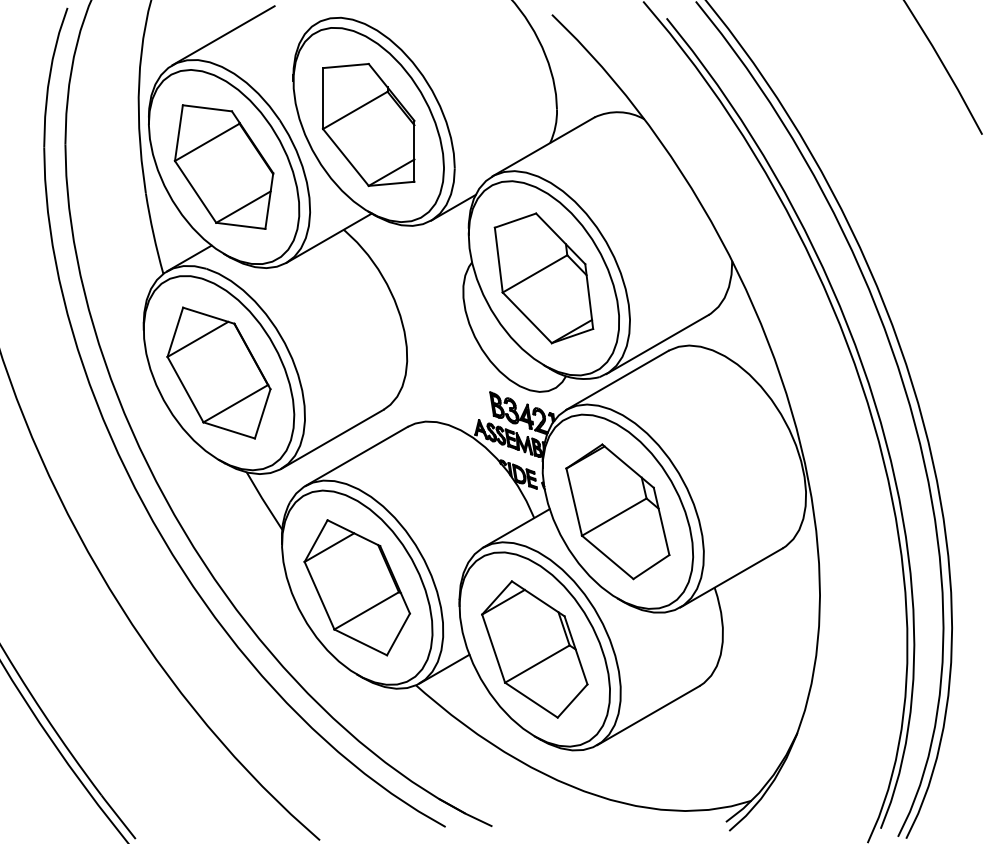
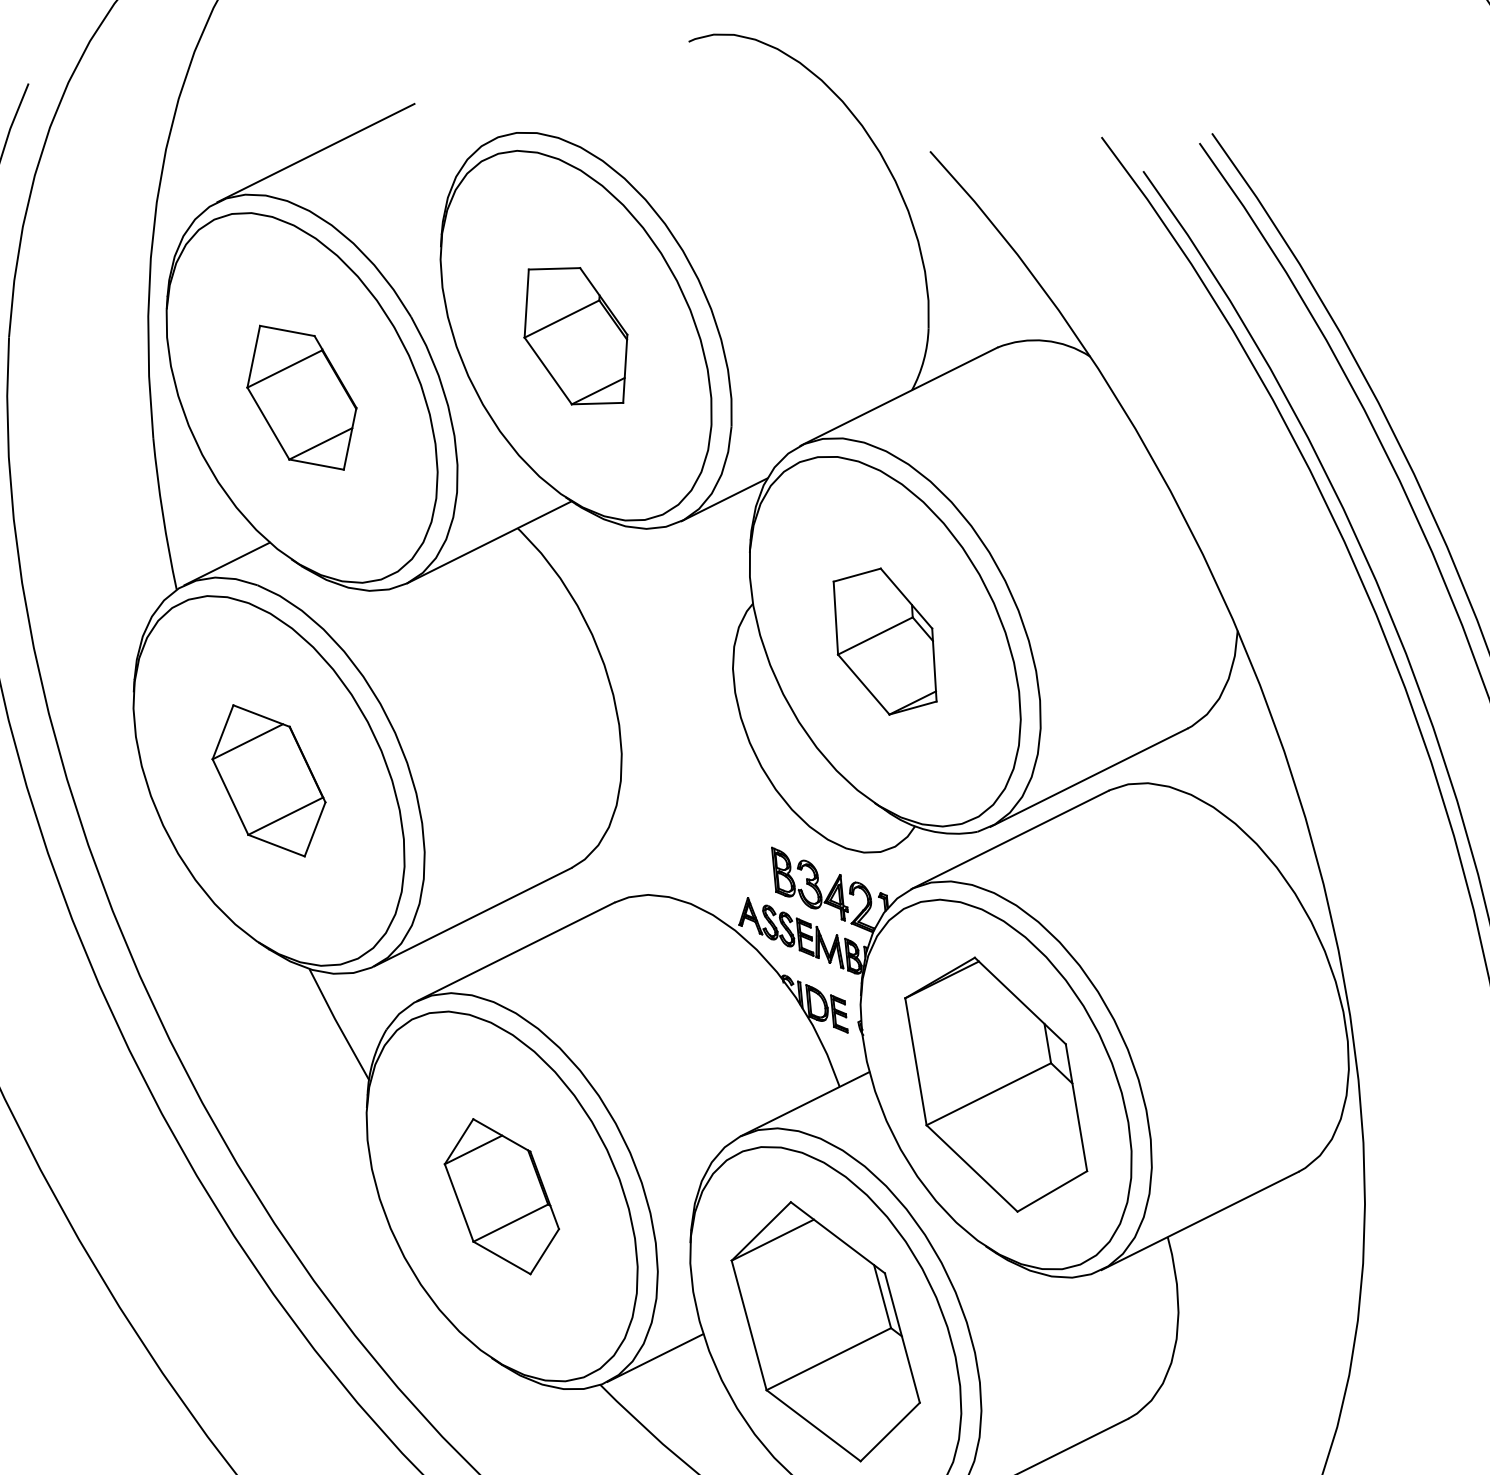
part: (368, 125) -> (575, 336), size x0.6
part: (223, 166) -> (300, 396), size x0.6
part: (543, 278) -> (884, 641), size x0.6
part: (218, 372) -> (268, 779), size x0.6
part: (356, 587) -> (500, 1195), size x0.6

